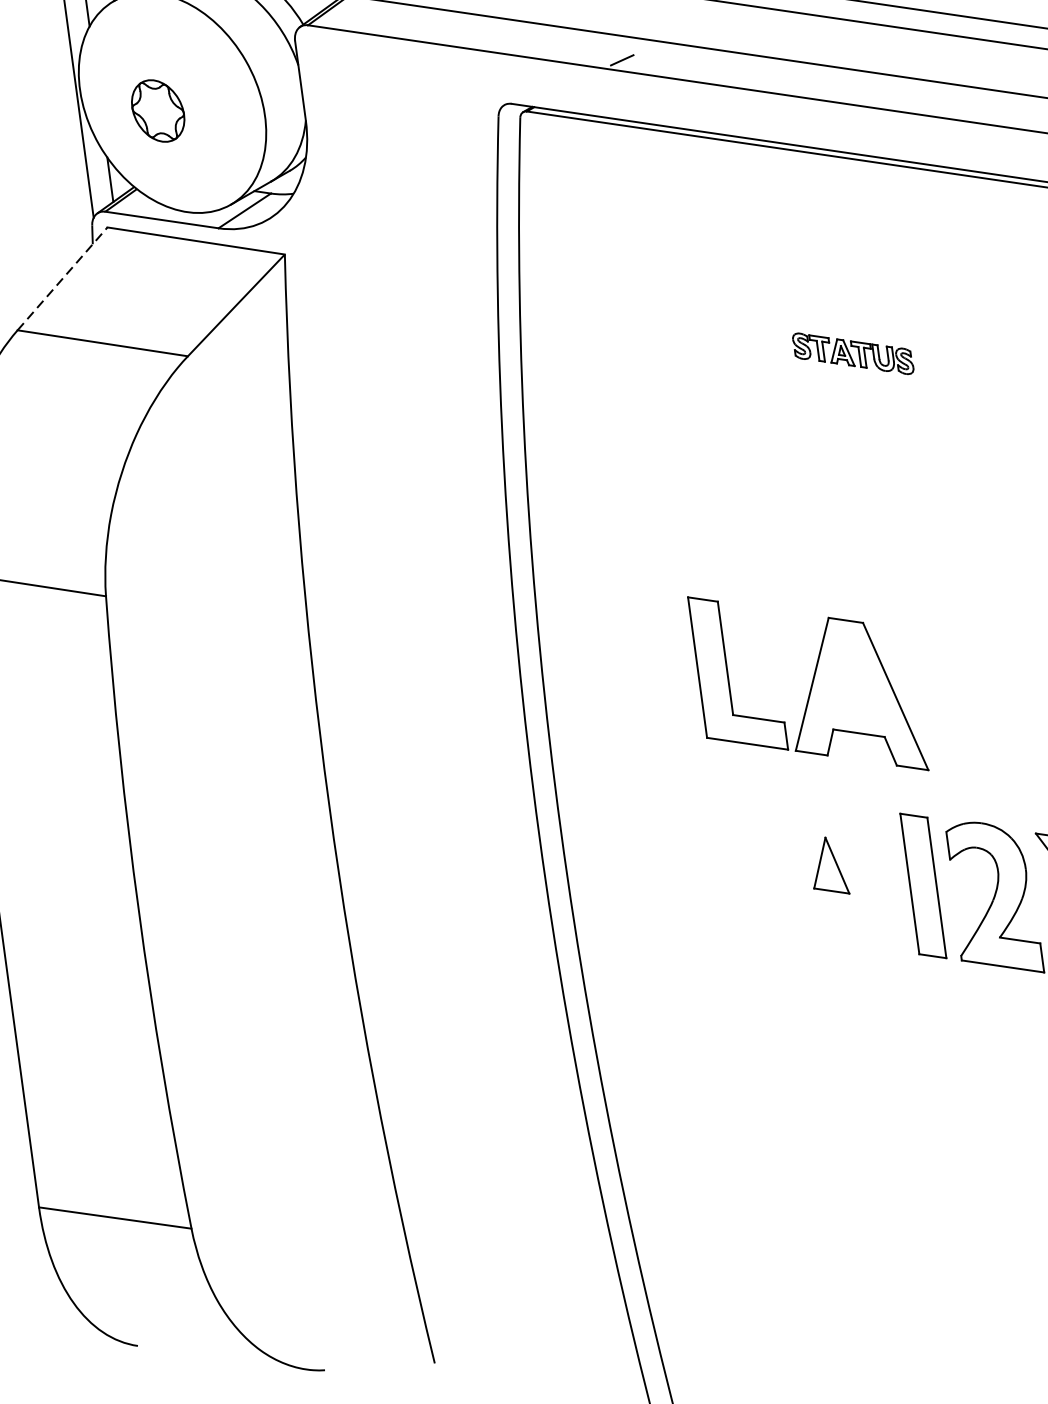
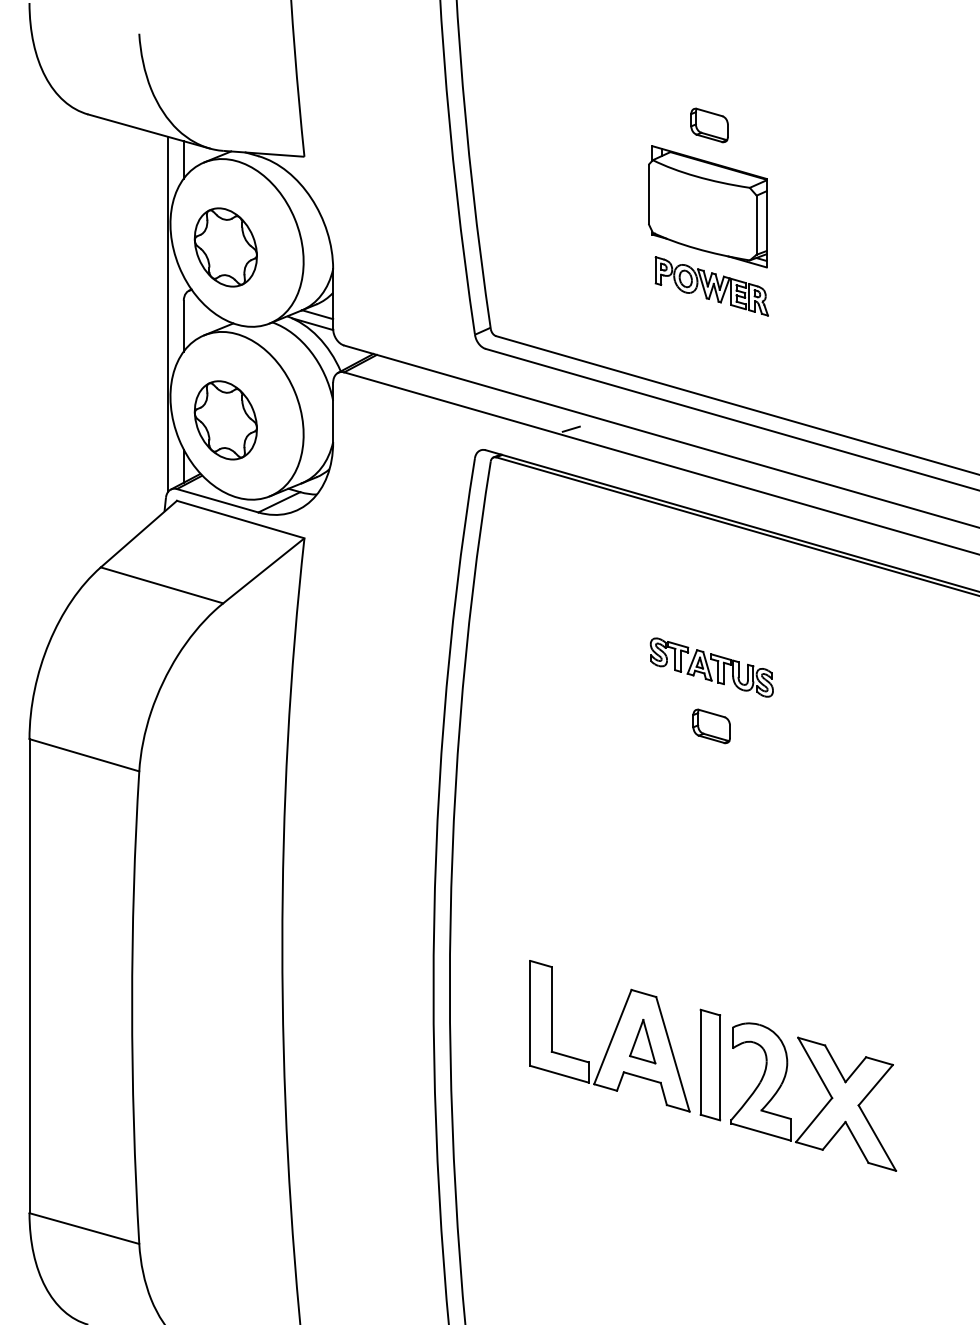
part: (157, 111) -> (225, 420), size x1.67
line: (62, 279) -> (138, 534), dashed -> solid
part: (852, 353) -> (711, 667), size x1.43
part: (863, 432) -> (711, 726), added
part: (807, 684) -> (609, 1036), moved

